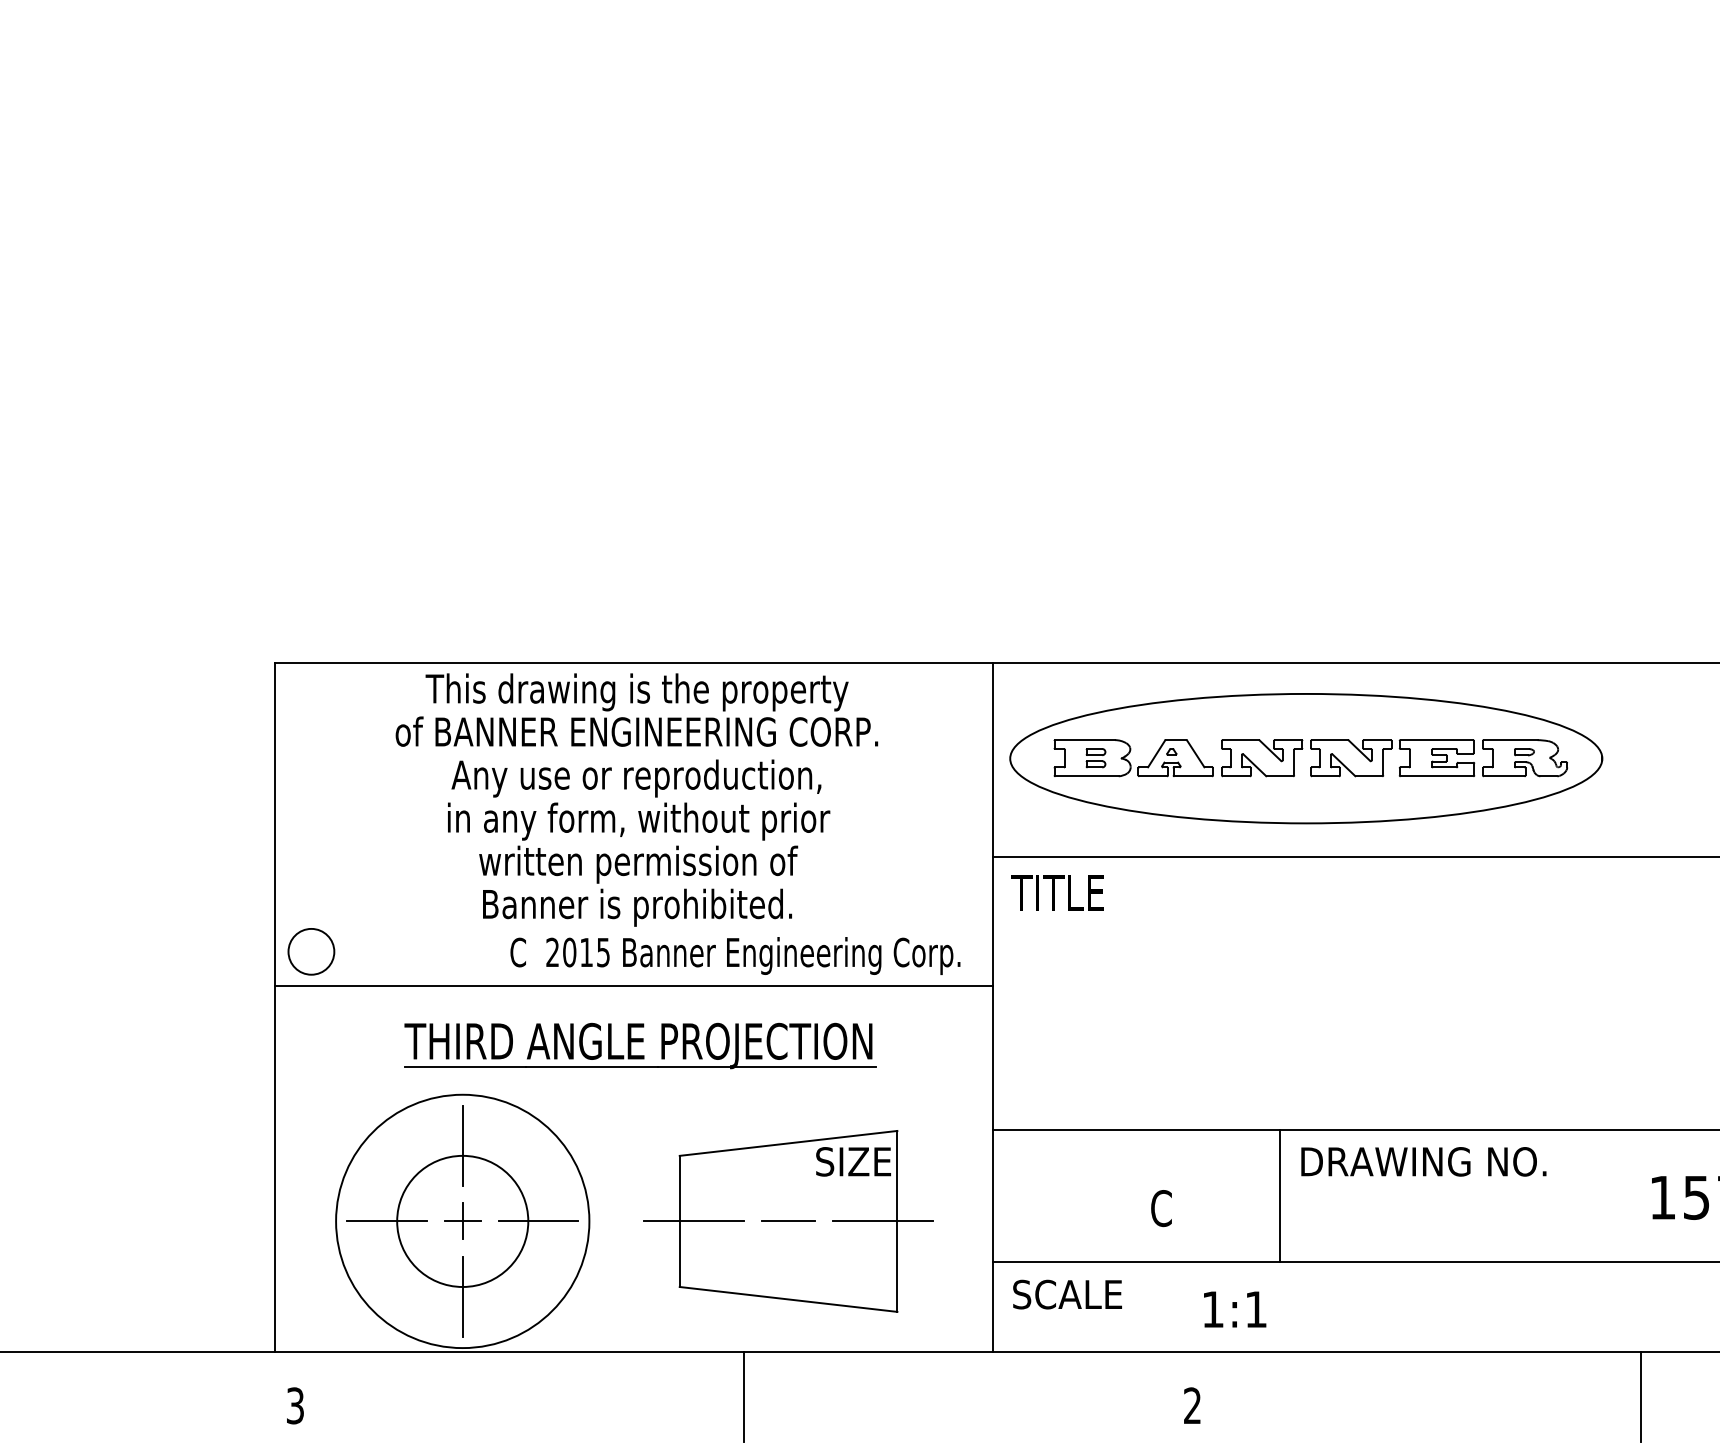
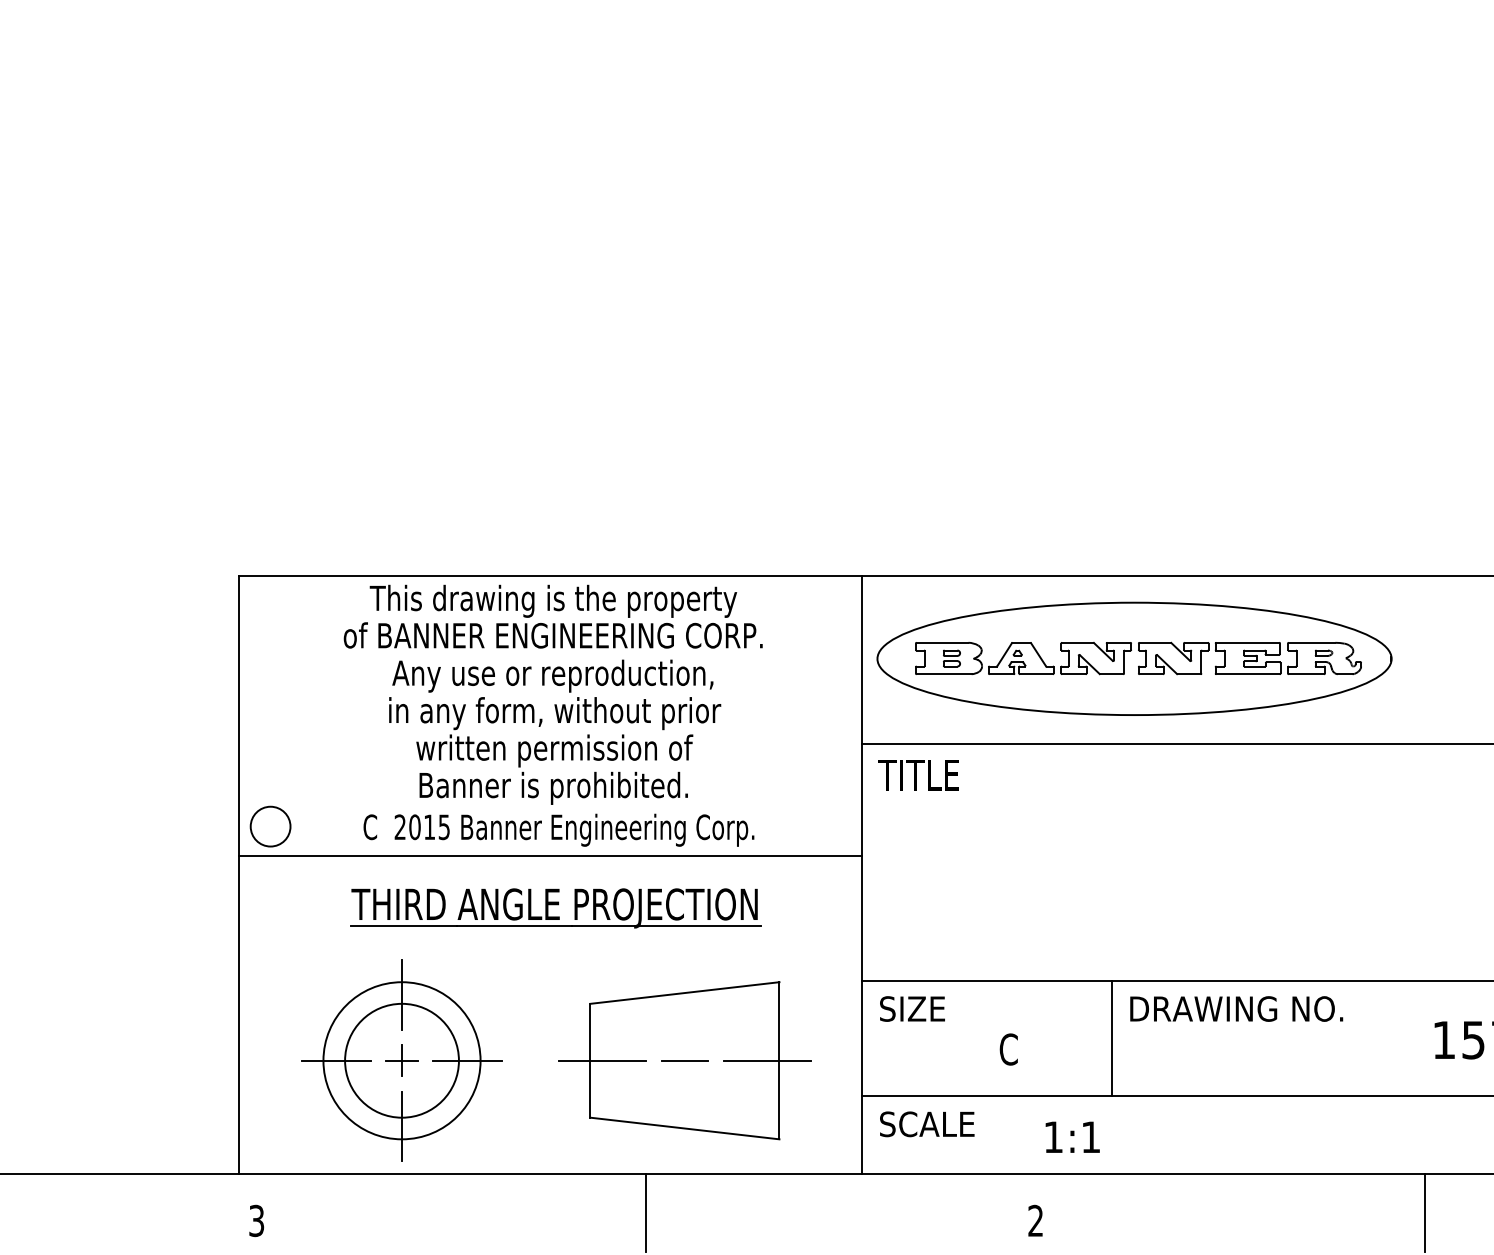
text: (735, 955) -> (558, 829), moved
text: (853, 1161) -> (912, 1008), moved
circle: (462, 1220) -> (401, 1059), size x0.71

